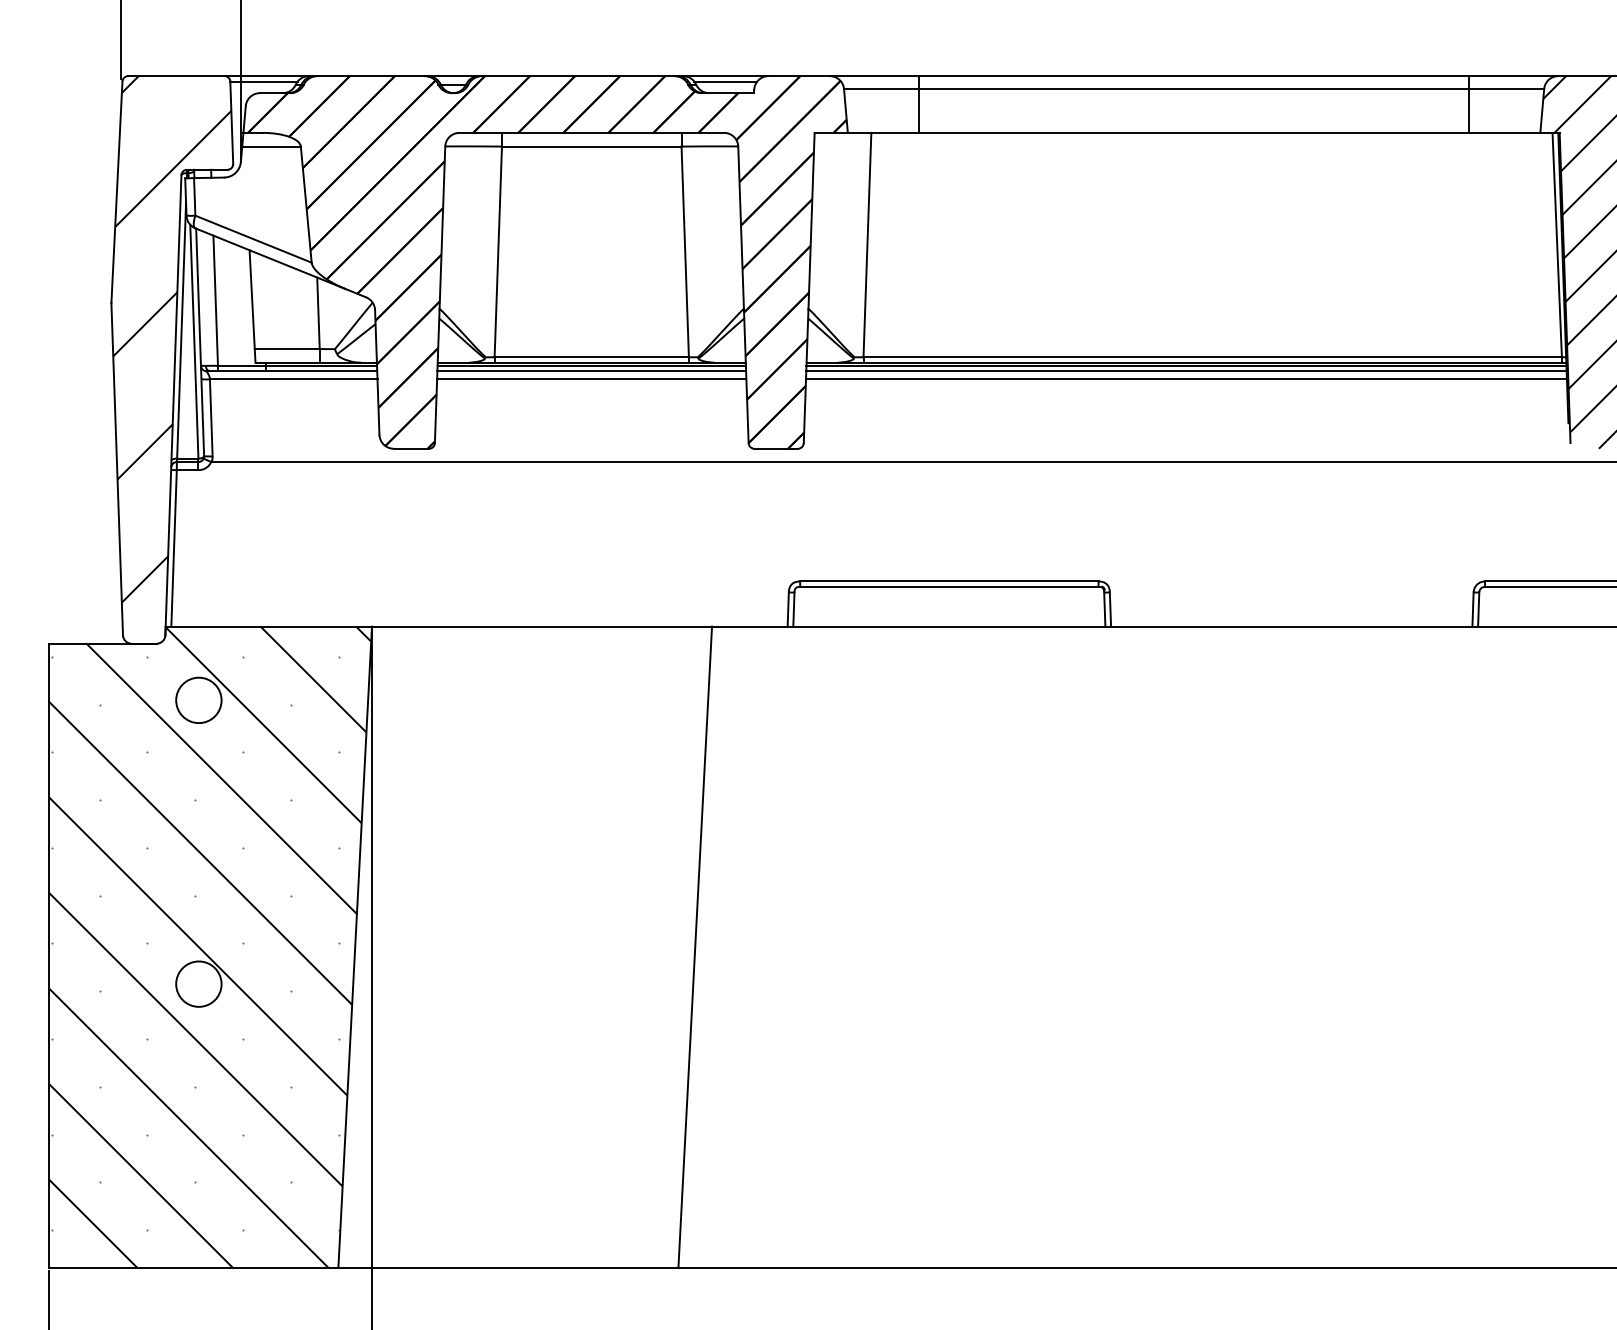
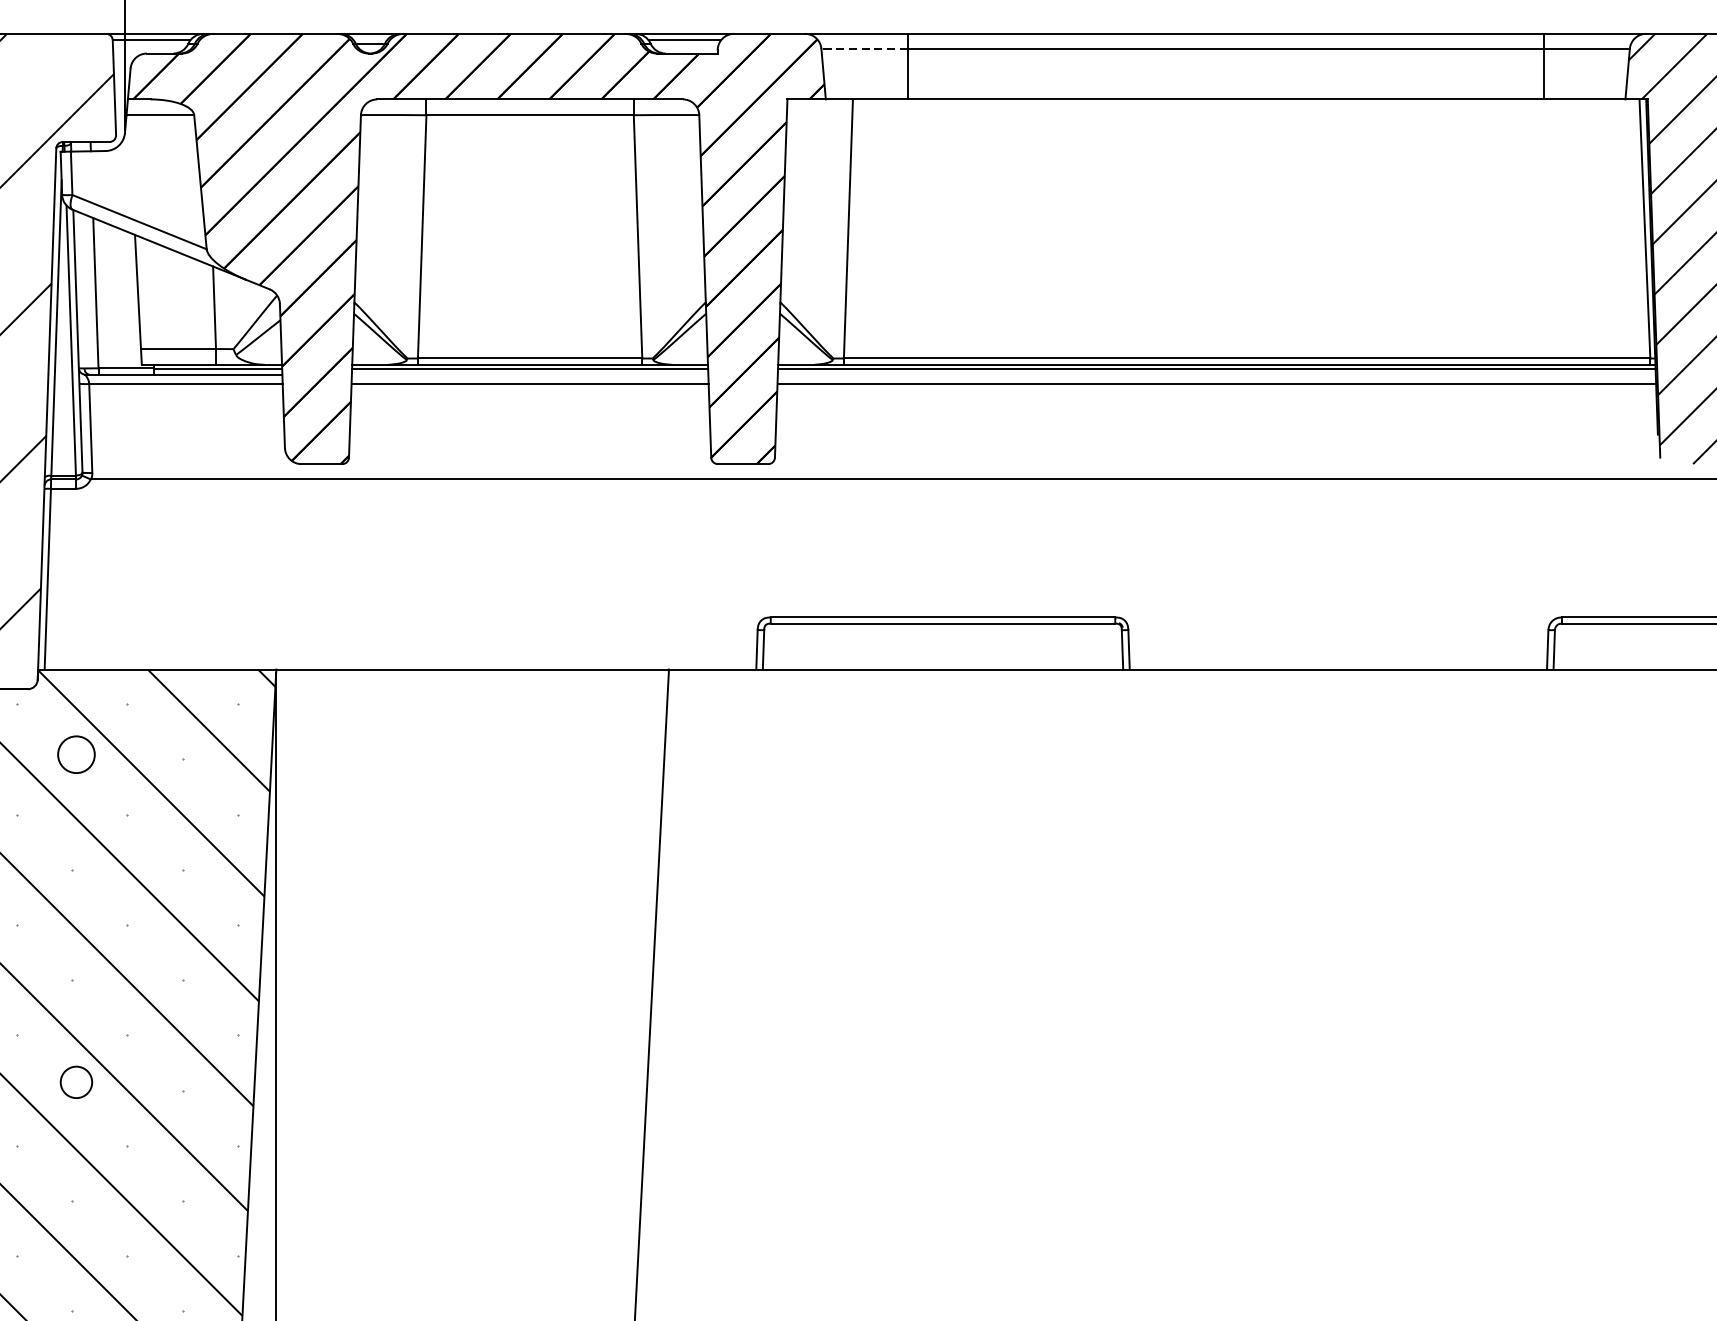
line: (880, 89) -> (863, 49), solid -> dashed
line: (591, 371) -> (529, 374), removed
line: (1186, 371) -> (1216, 374), removed
circle: (198, 700) -> (76, 754), size x0.7
circle: (198, 983) -> (76, 1081), size x0.6

